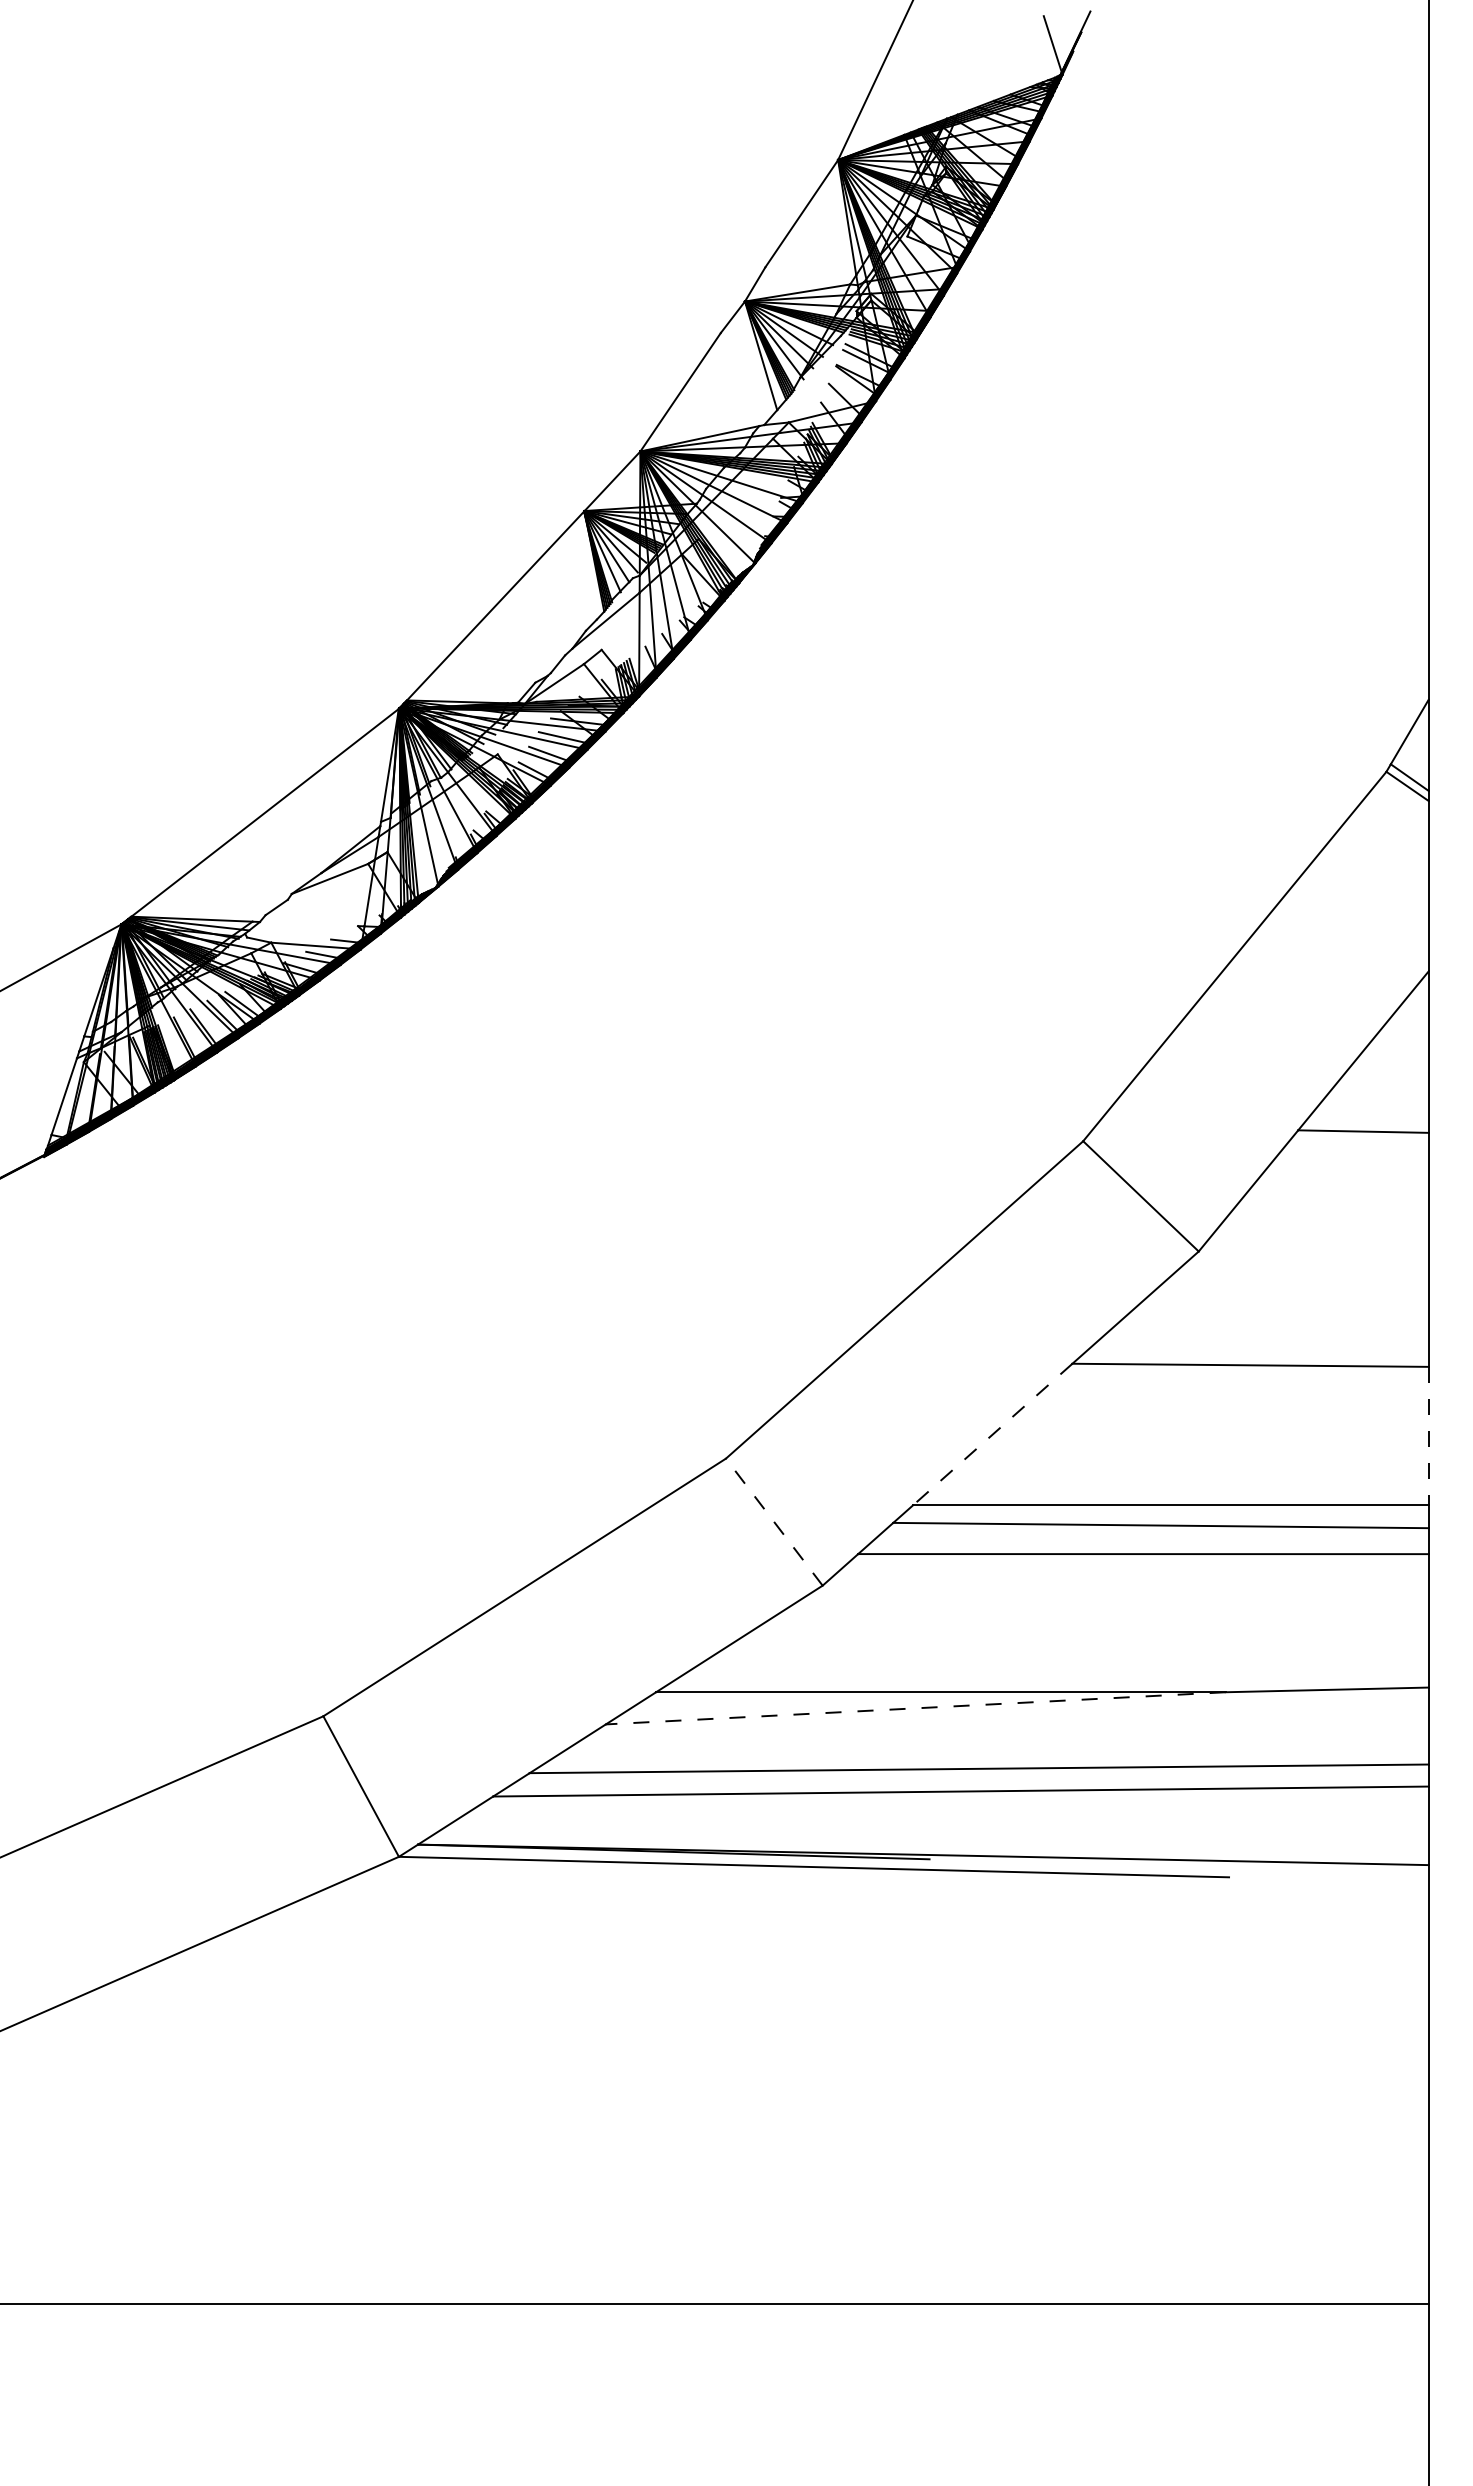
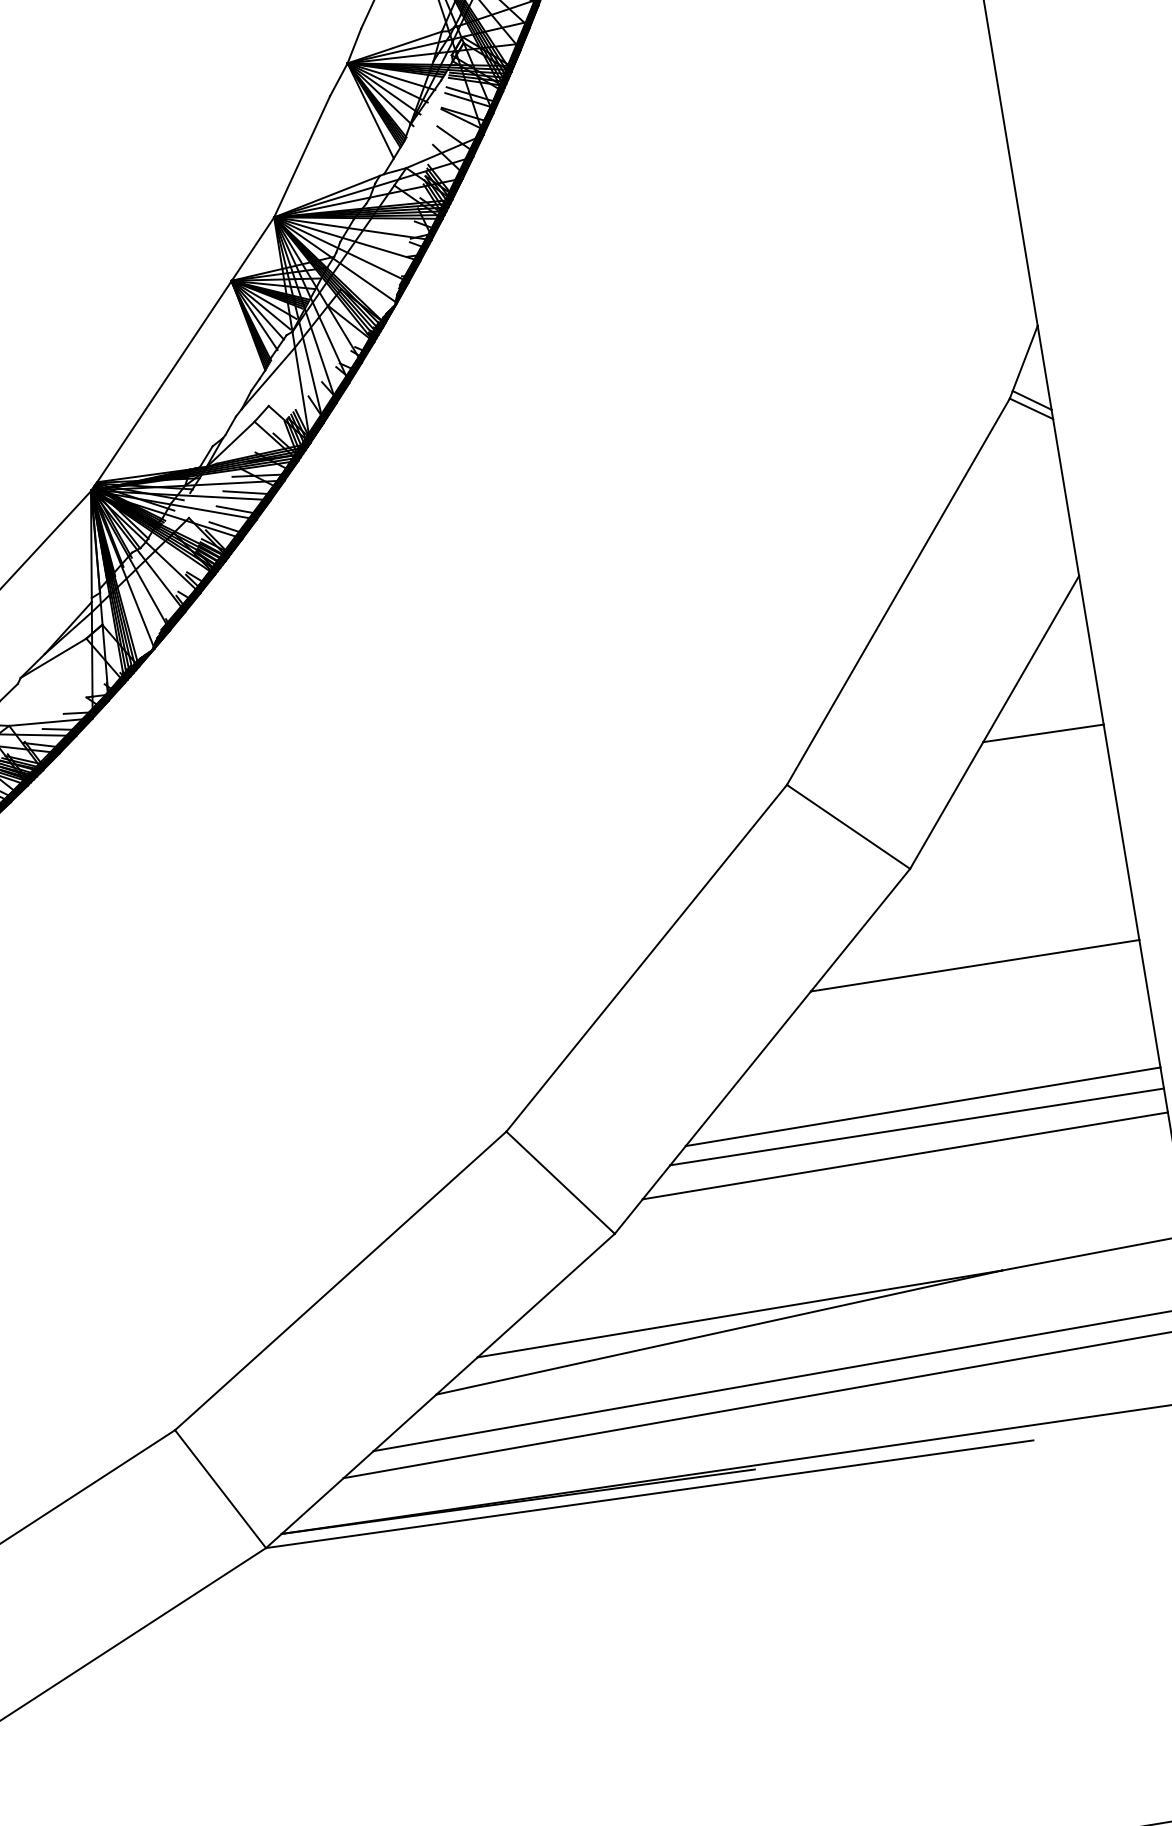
line: (992, 1434) -> (748, 1068), dashed -> solid
line: (1428, 1436) -> (1149, 1004), dashed -> solid
line: (774, 1522) -> (560, 1183), dashed -> solid
line: (915, 1708) -> (719, 1332), dashed -> solid

